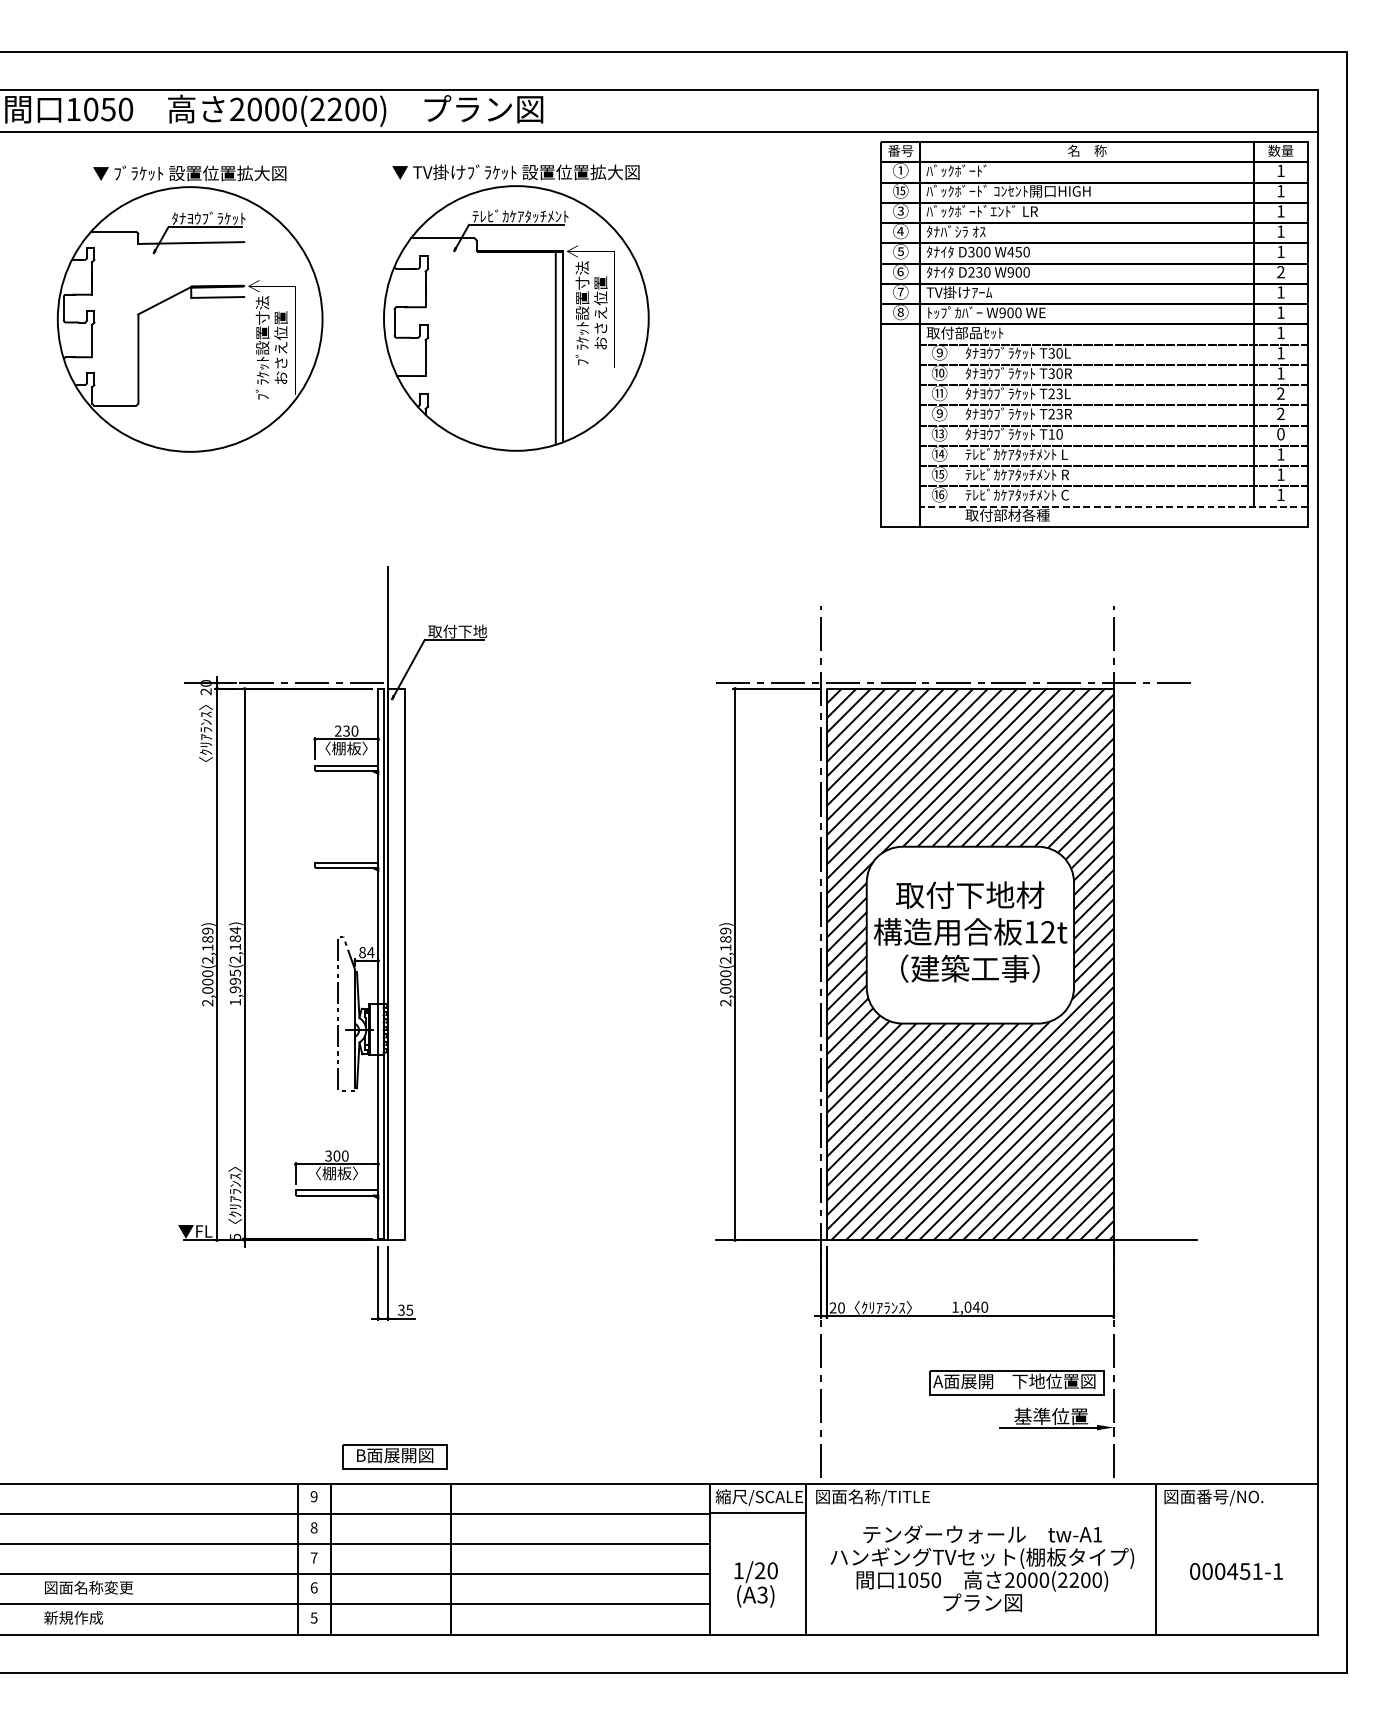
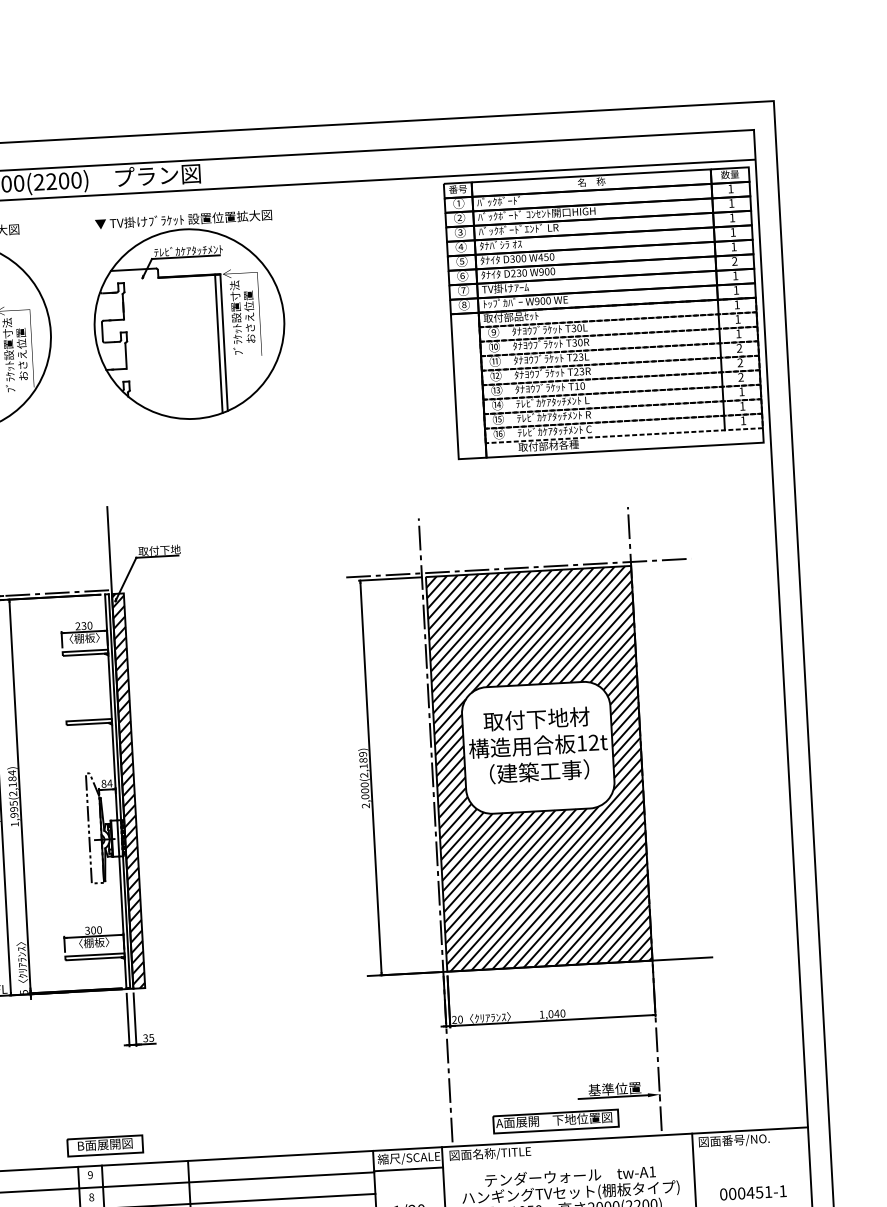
text: (900, 190) -> (459, 217), ⑮ -> ②
text: (939, 413) -> (495, 375), ⑨ -> ⑫
text: (1280, 434) -> (740, 377), 0 -> 2
hatch: (396, 964) -> (128, 791), added
part: (1016, 1382) -> (555, 1121), moved
part: (394, 1456) -> (104, 1145), moved

